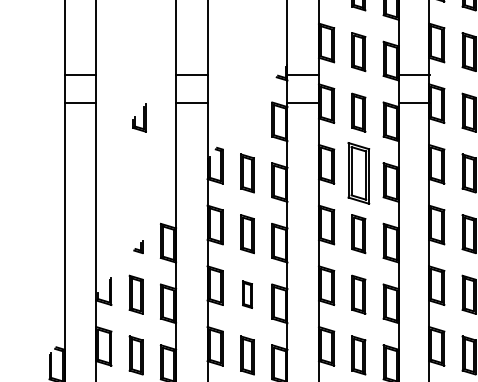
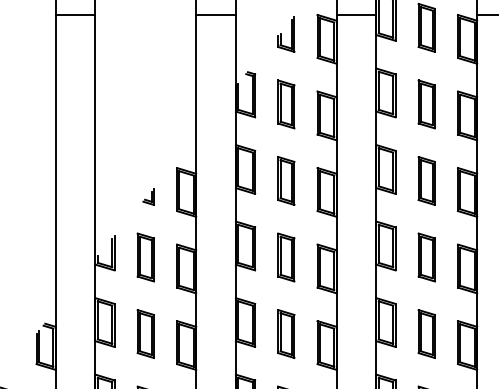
part: (139, 117) -> (286, 33), moved
part: (358, 173) -> (426, 104), size x0.62
part: (247, 294) -> (286, 257), size x1.43

